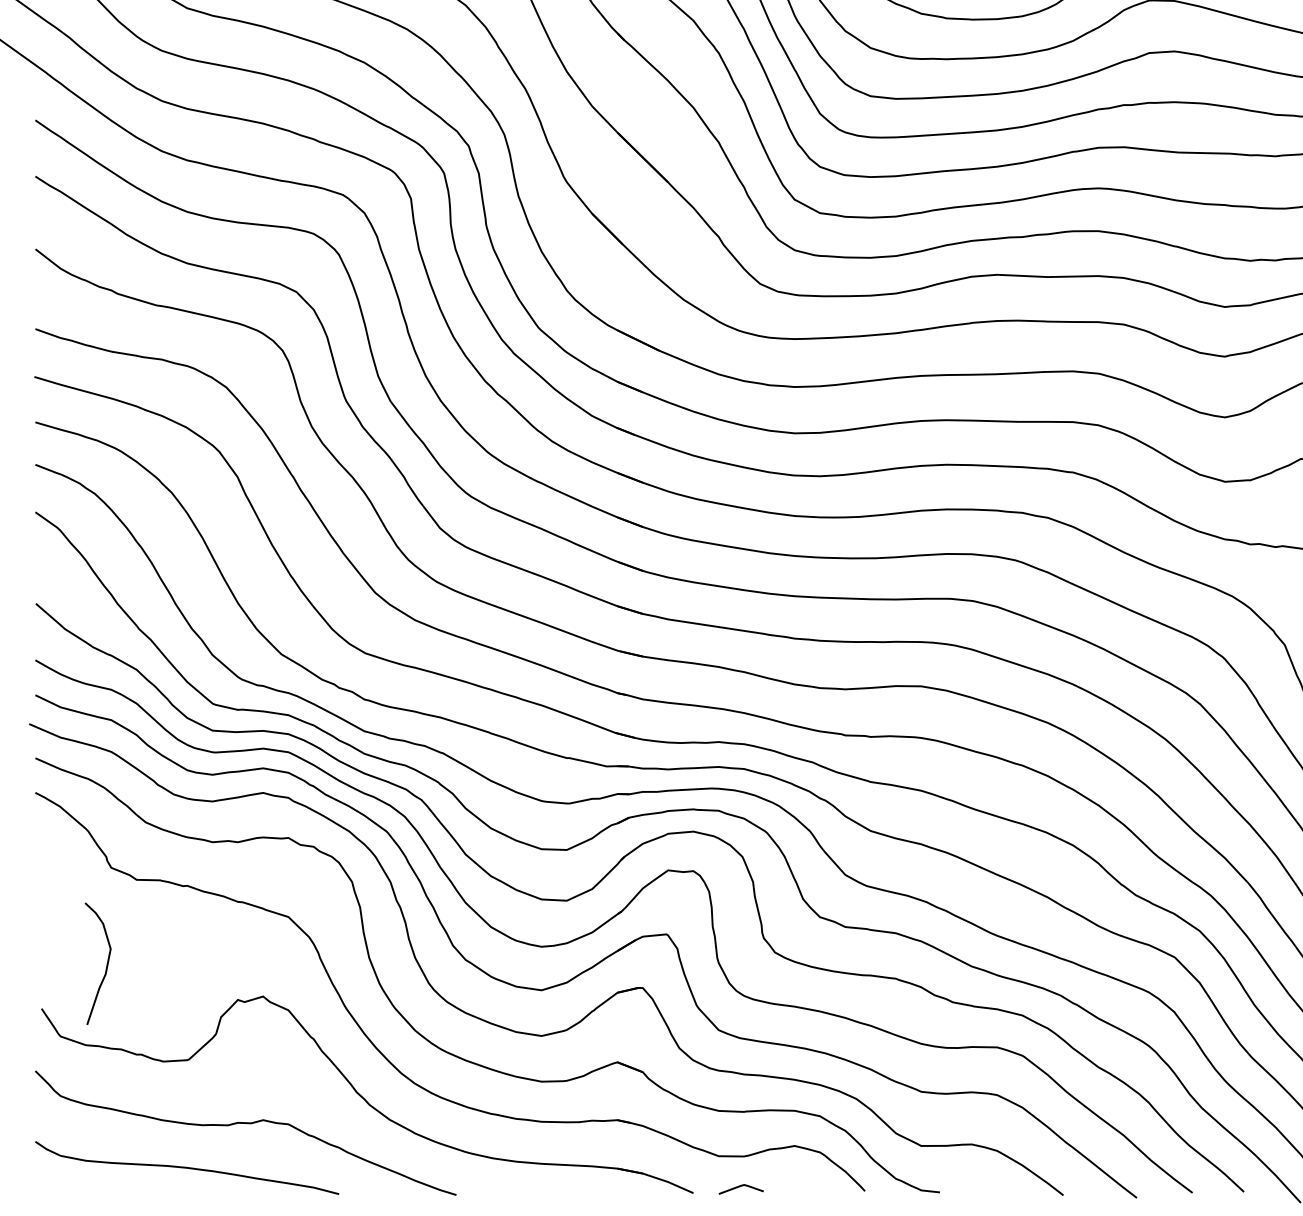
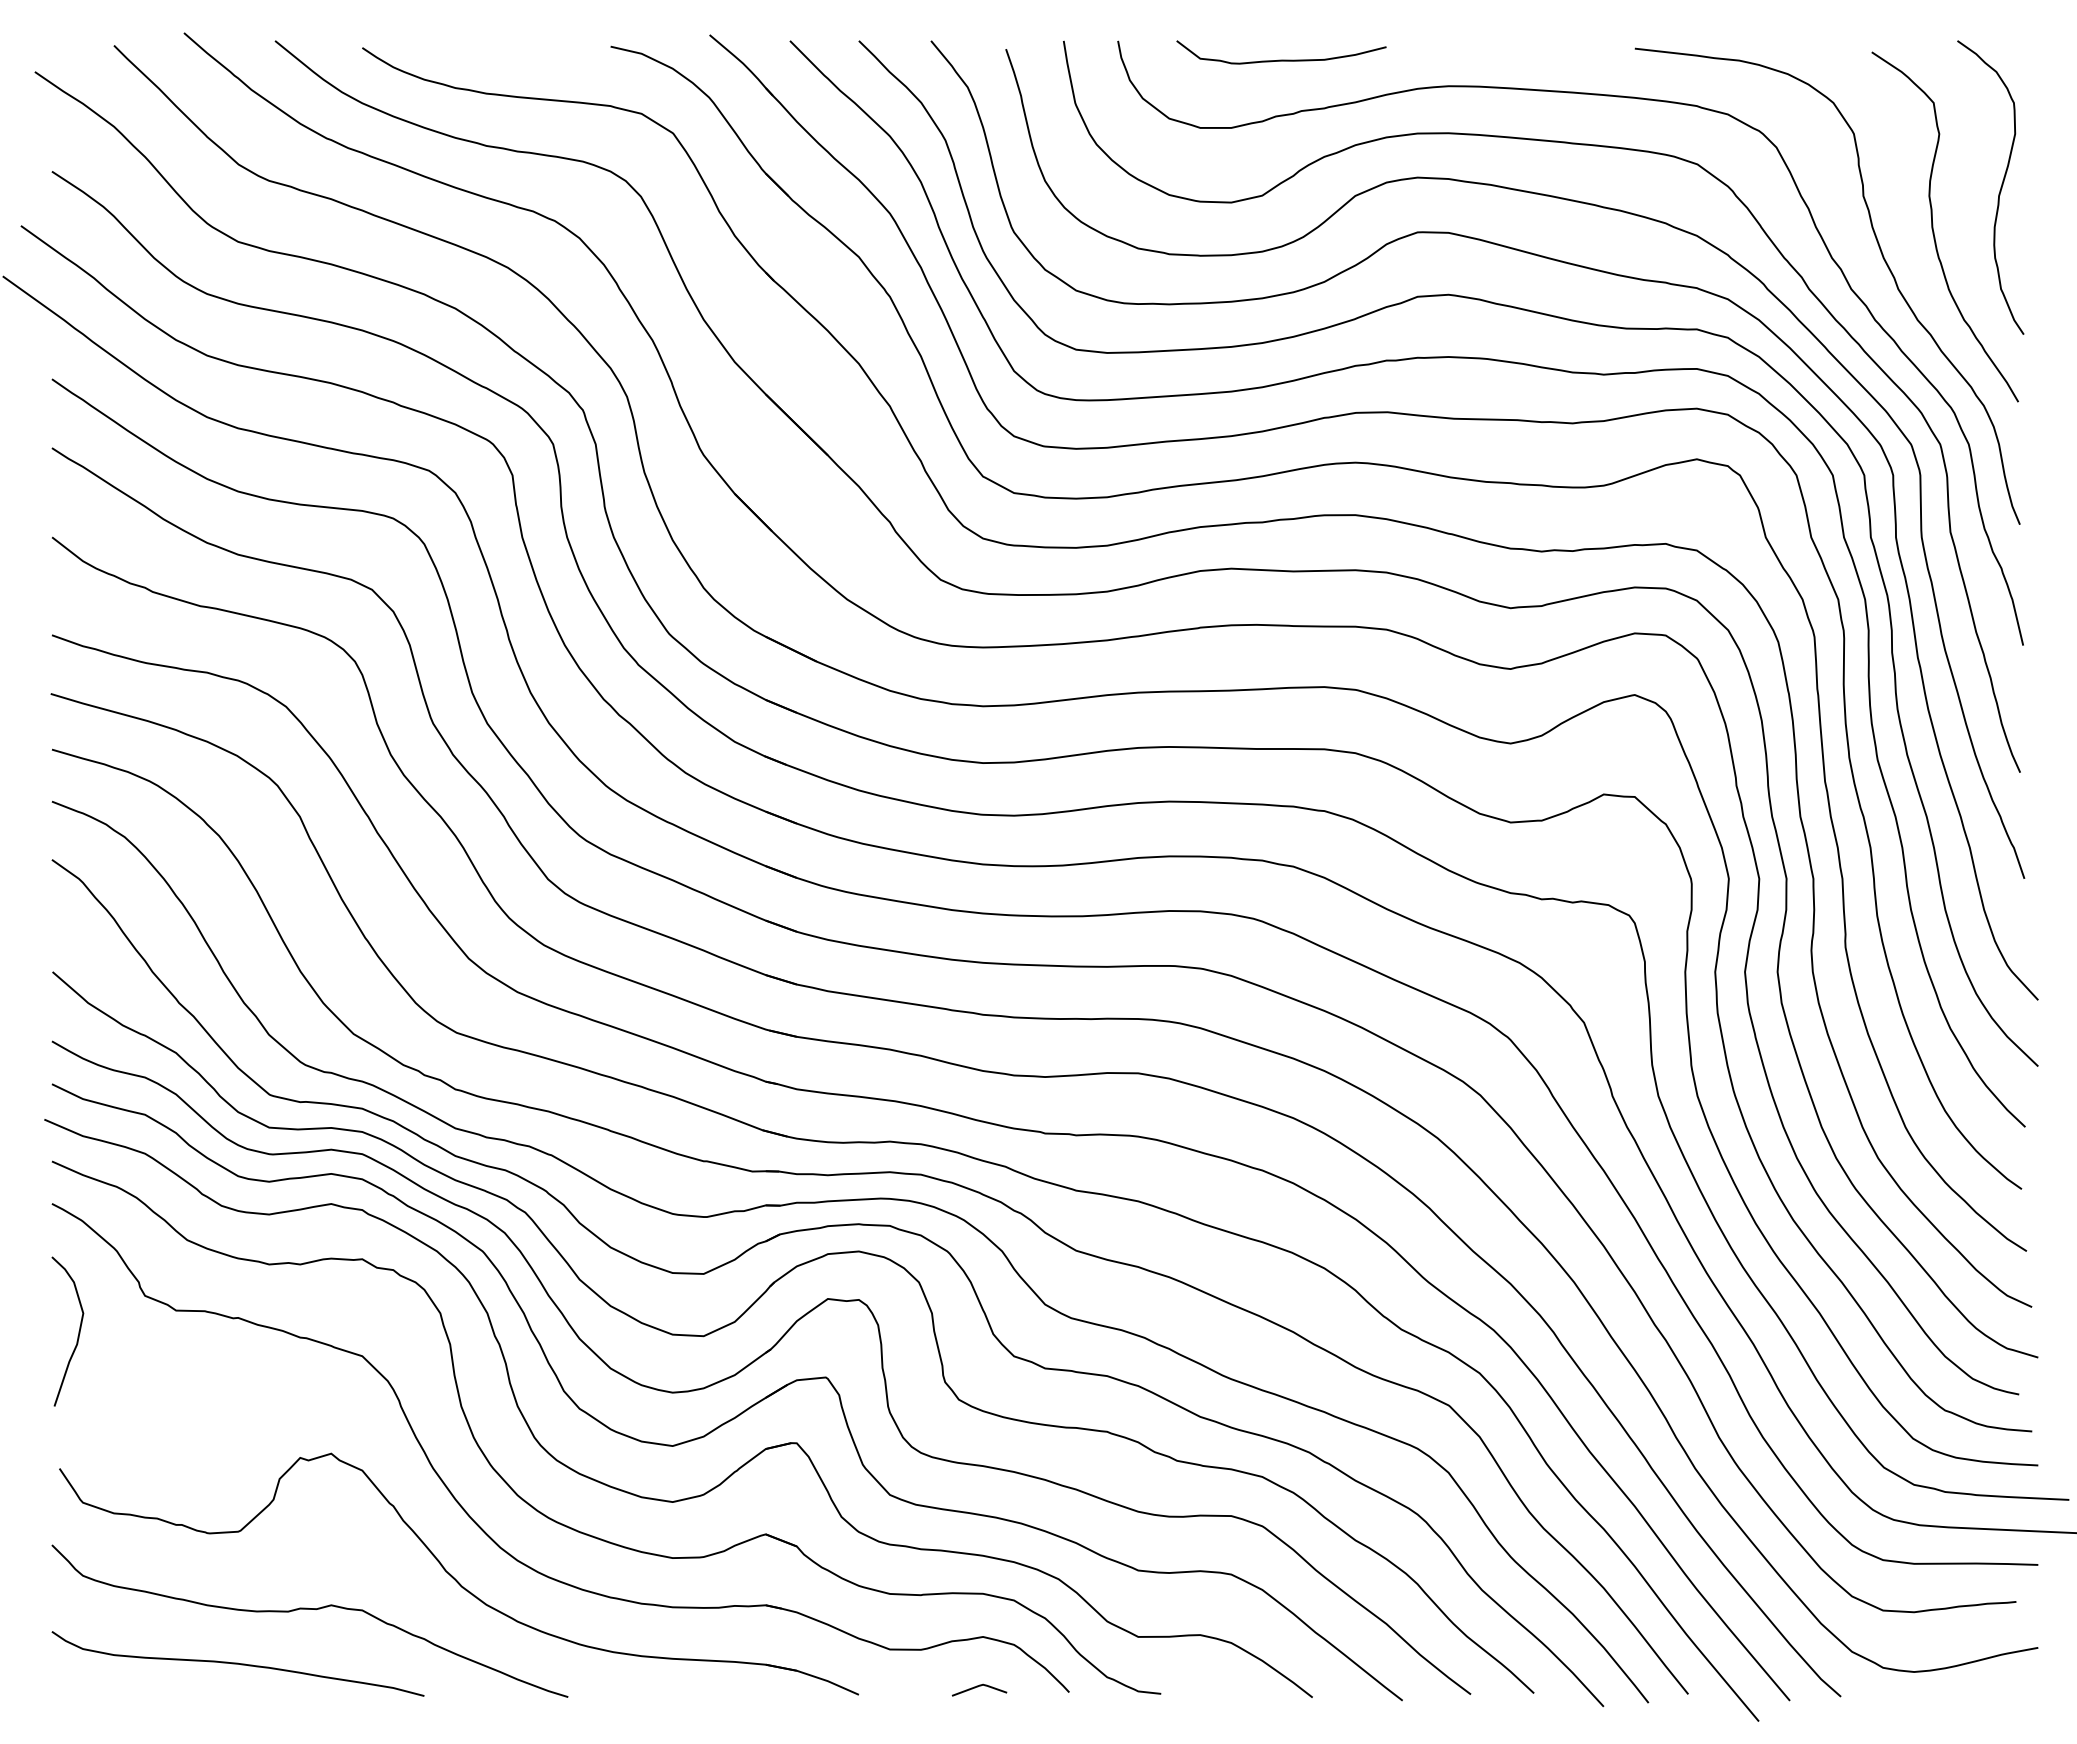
curve: (106, 963) -> (78, 1331), moved
line: (740, 1187) -> (978, 1687), moved

